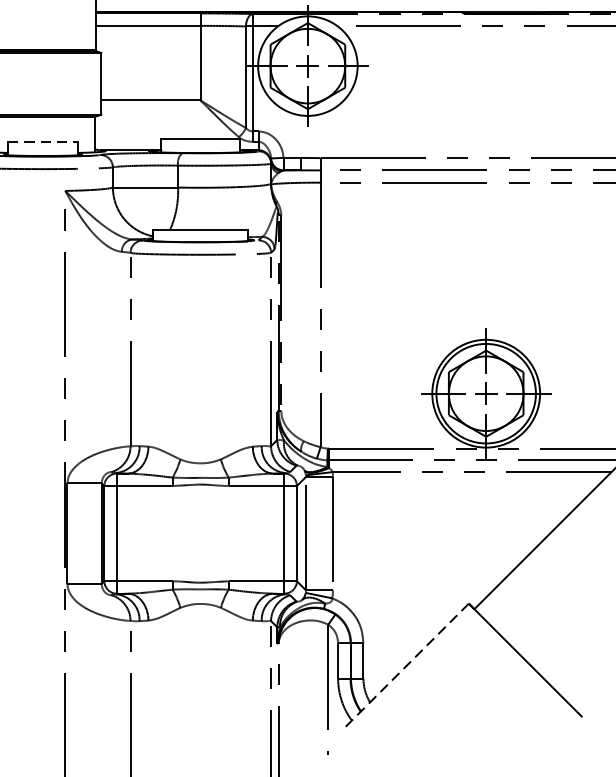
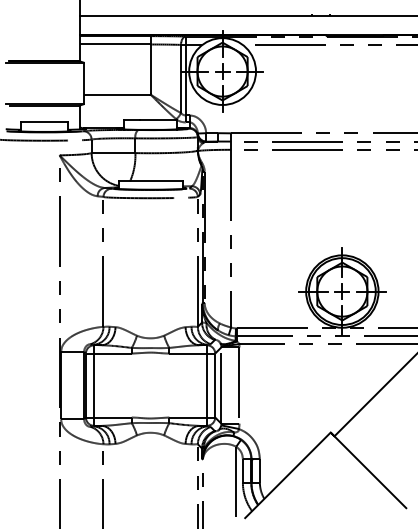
line: (42, 141) -> (44, 122), dashed -> solid
line: (404, 667) -> (287, 475), dashed -> solid

